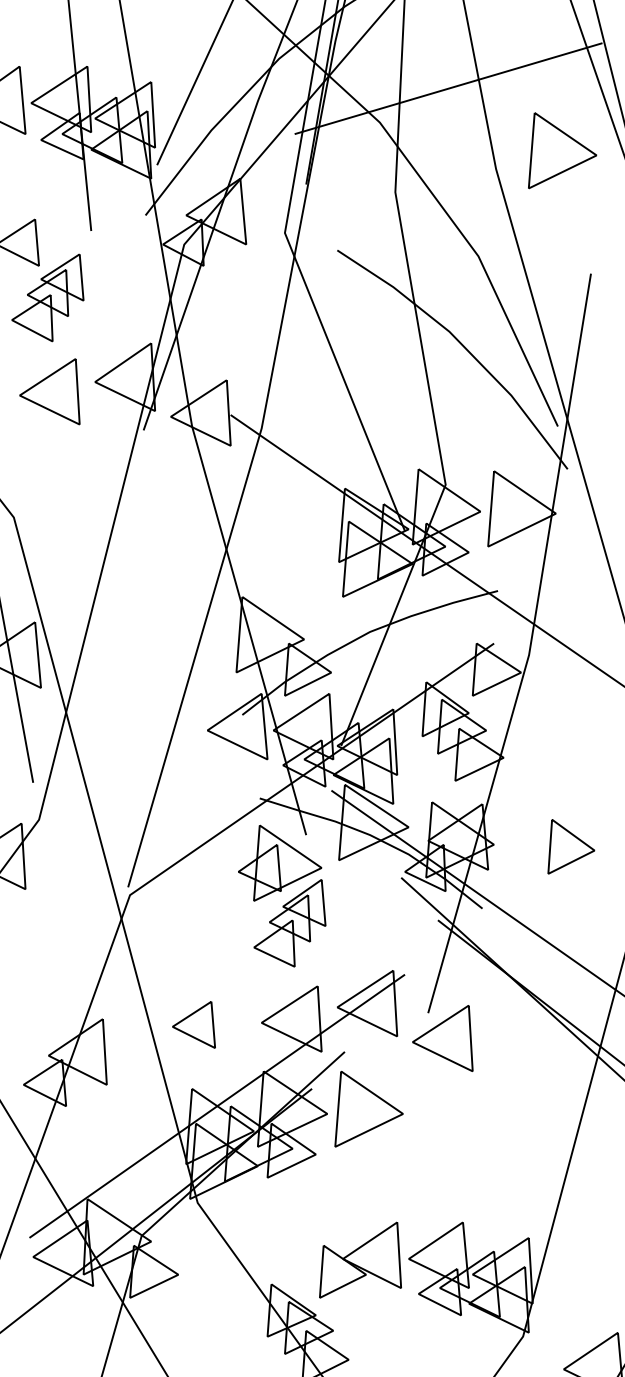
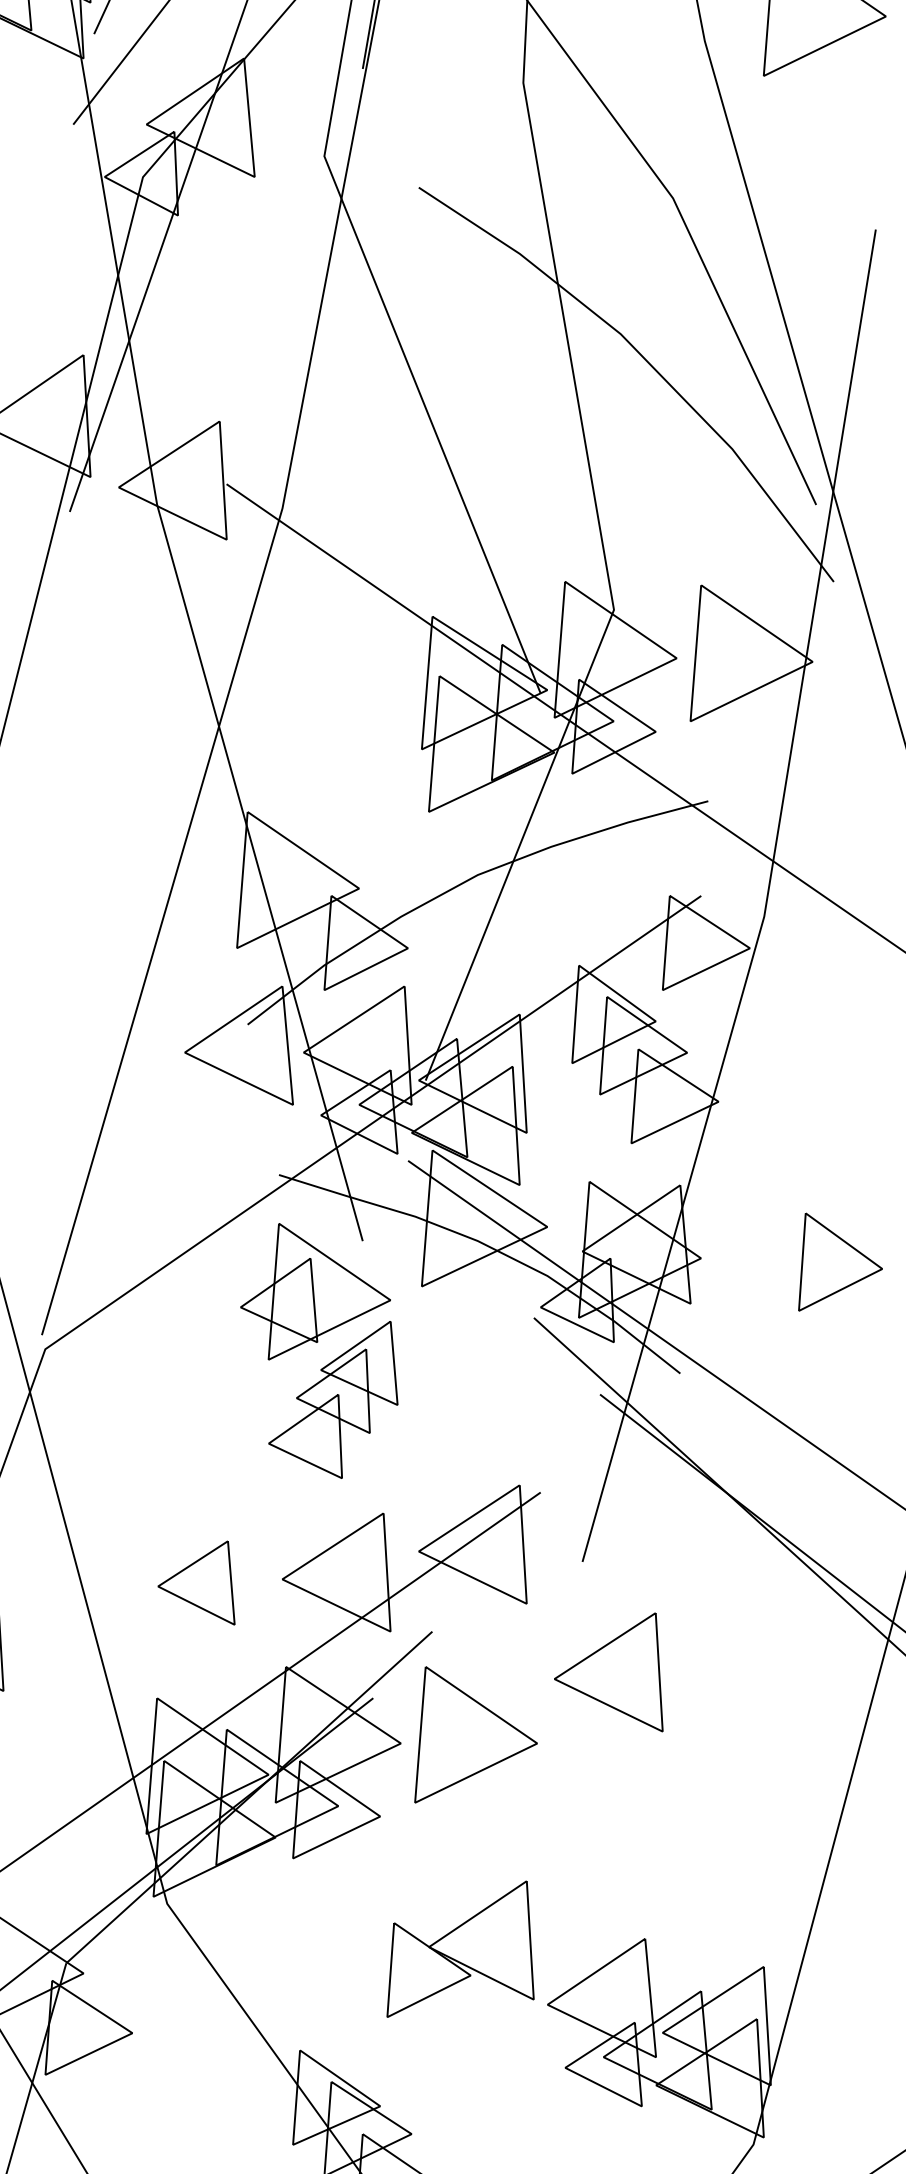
part: (193, 1024) -> (195, 1582), moved
part: (442, 1038) -> (608, 1672), moved
part: (360, 1259) -> (460, 1948), moved

